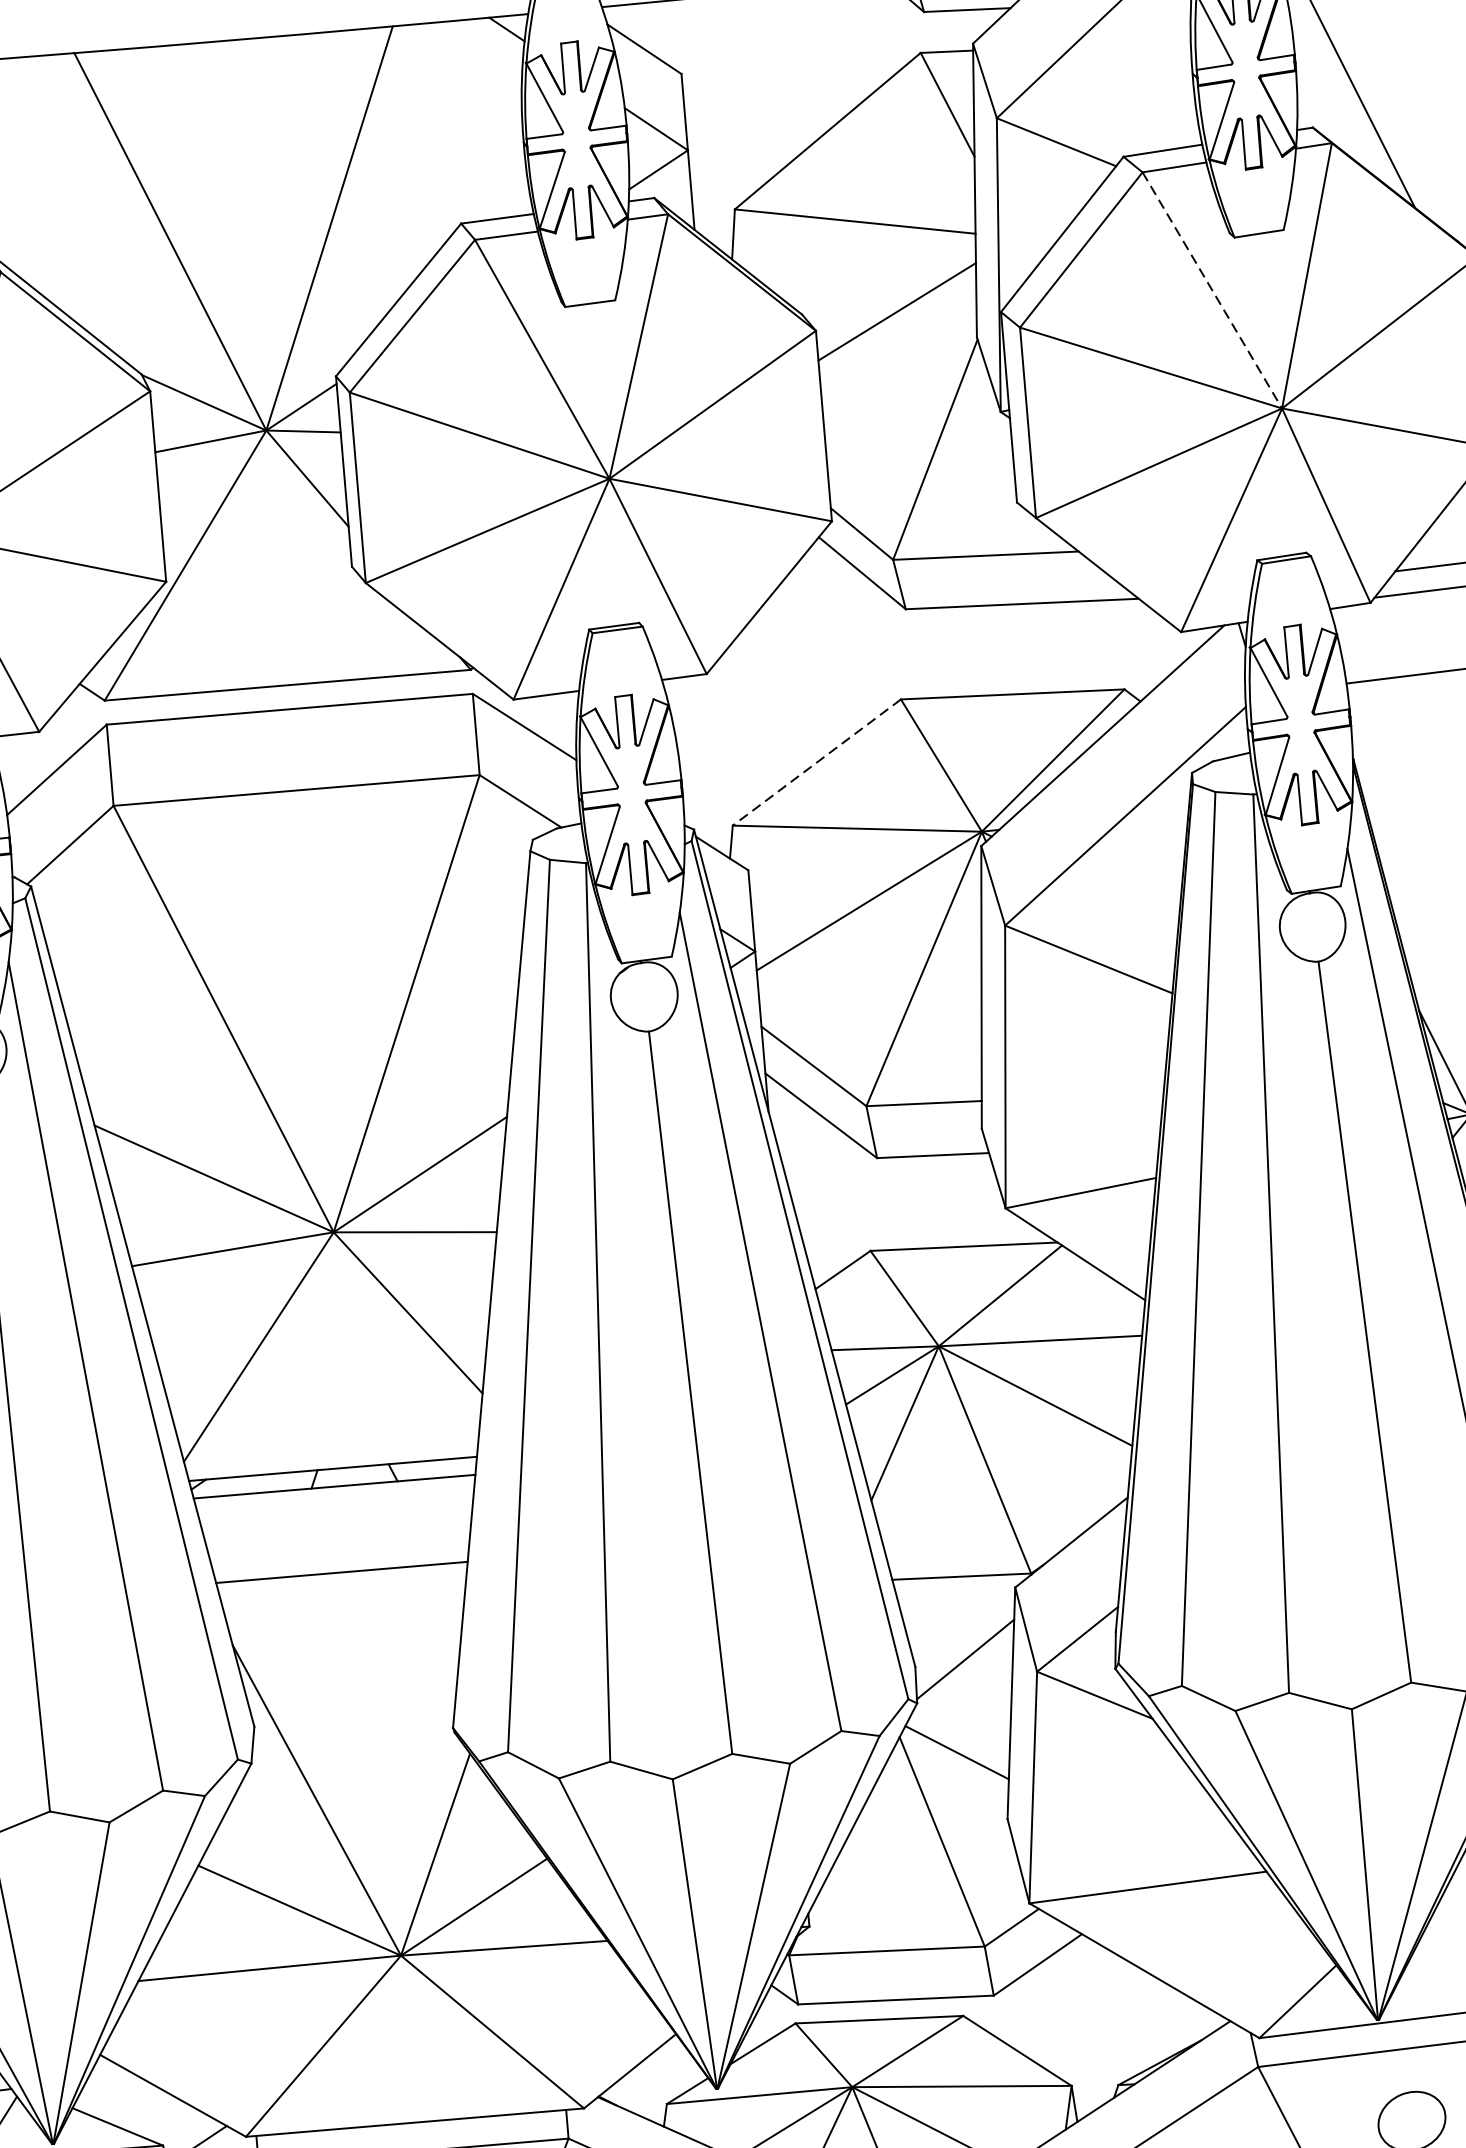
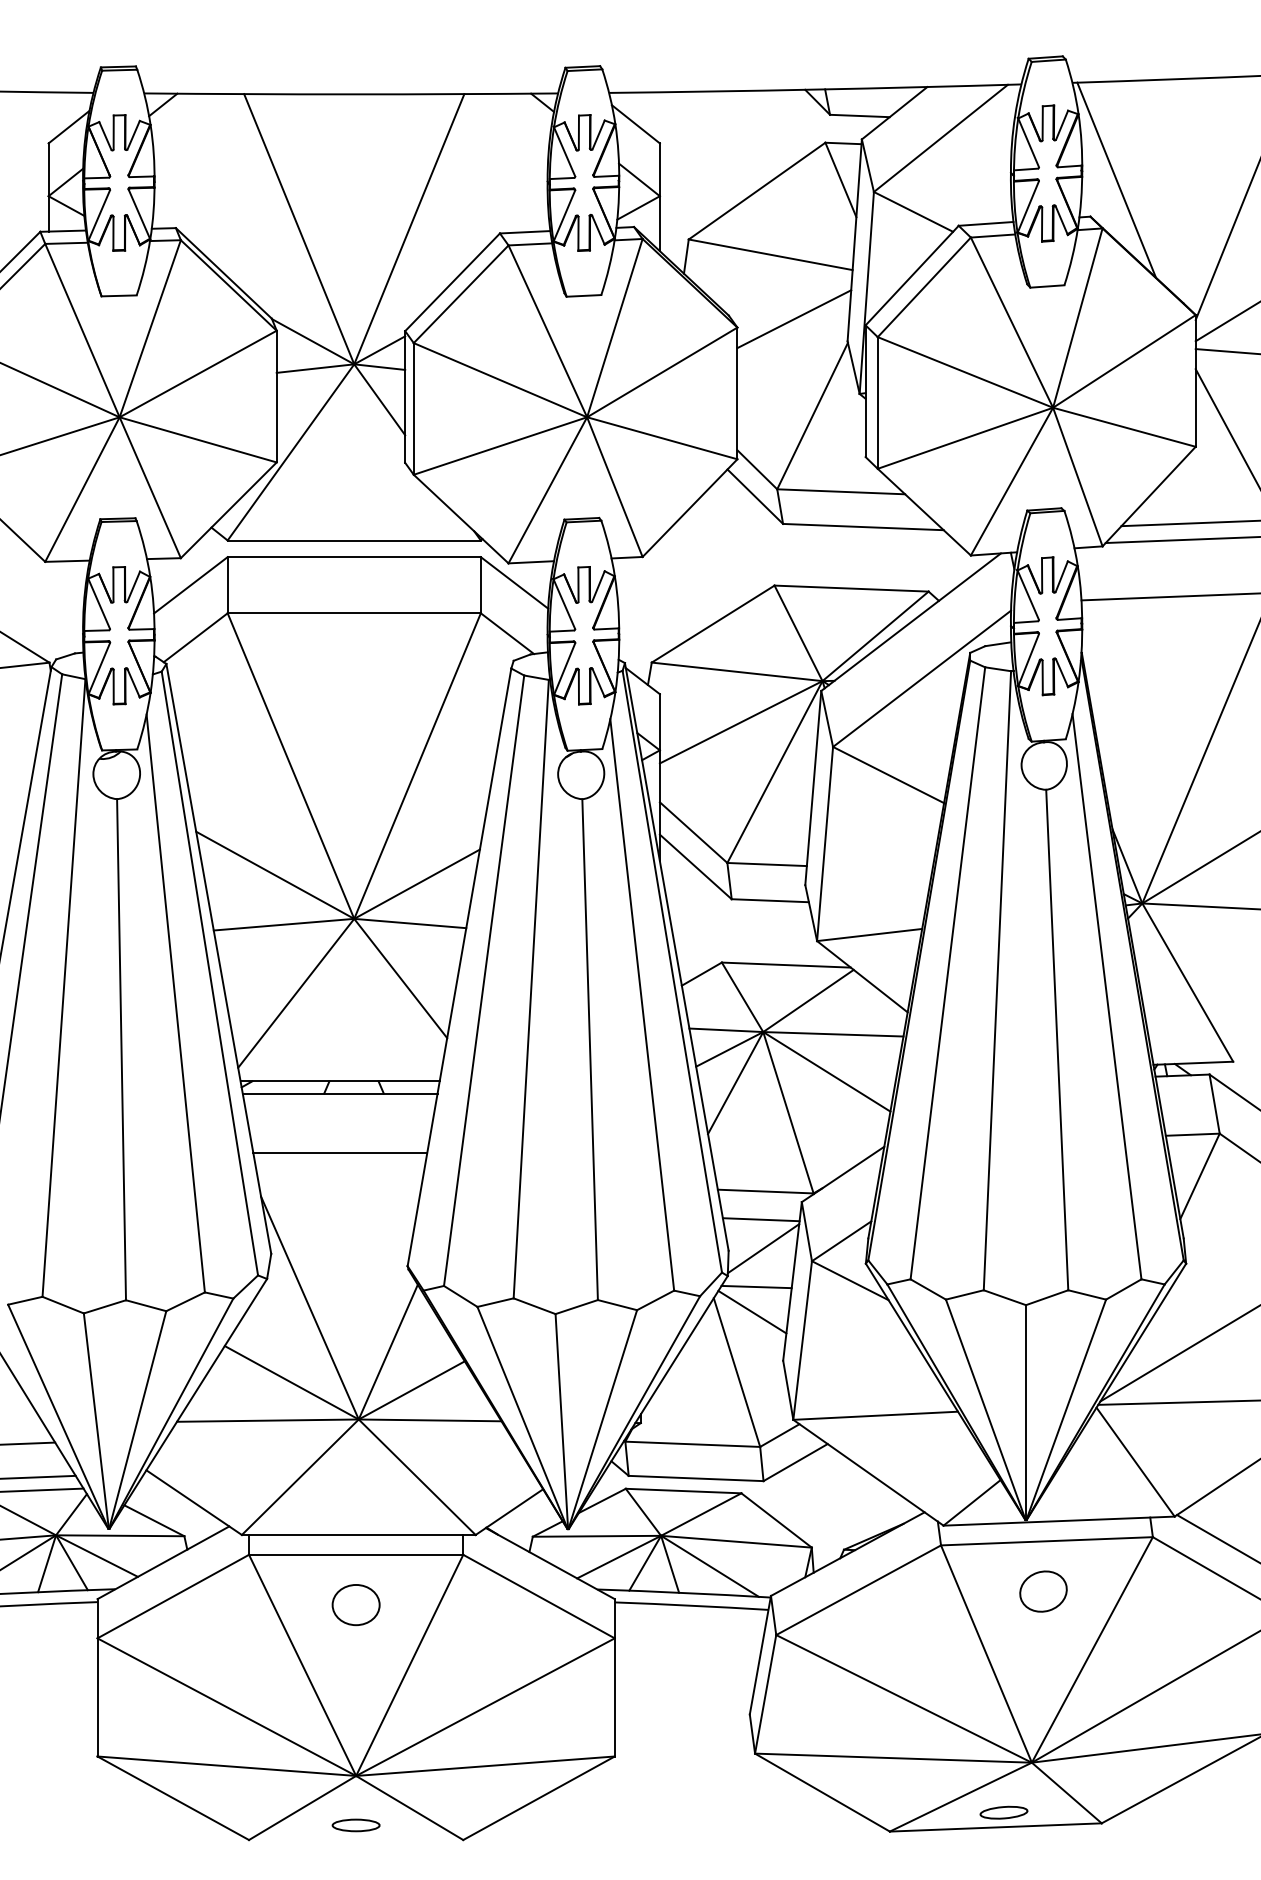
line: (1213, 290) -> (1012, 322), dashed -> solid
line: (815, 763) -> (712, 624), dashed -> solid
line: (957, 1617) -> (760, 1219), added
line: (959, 1715) -> (756, 1286), added

